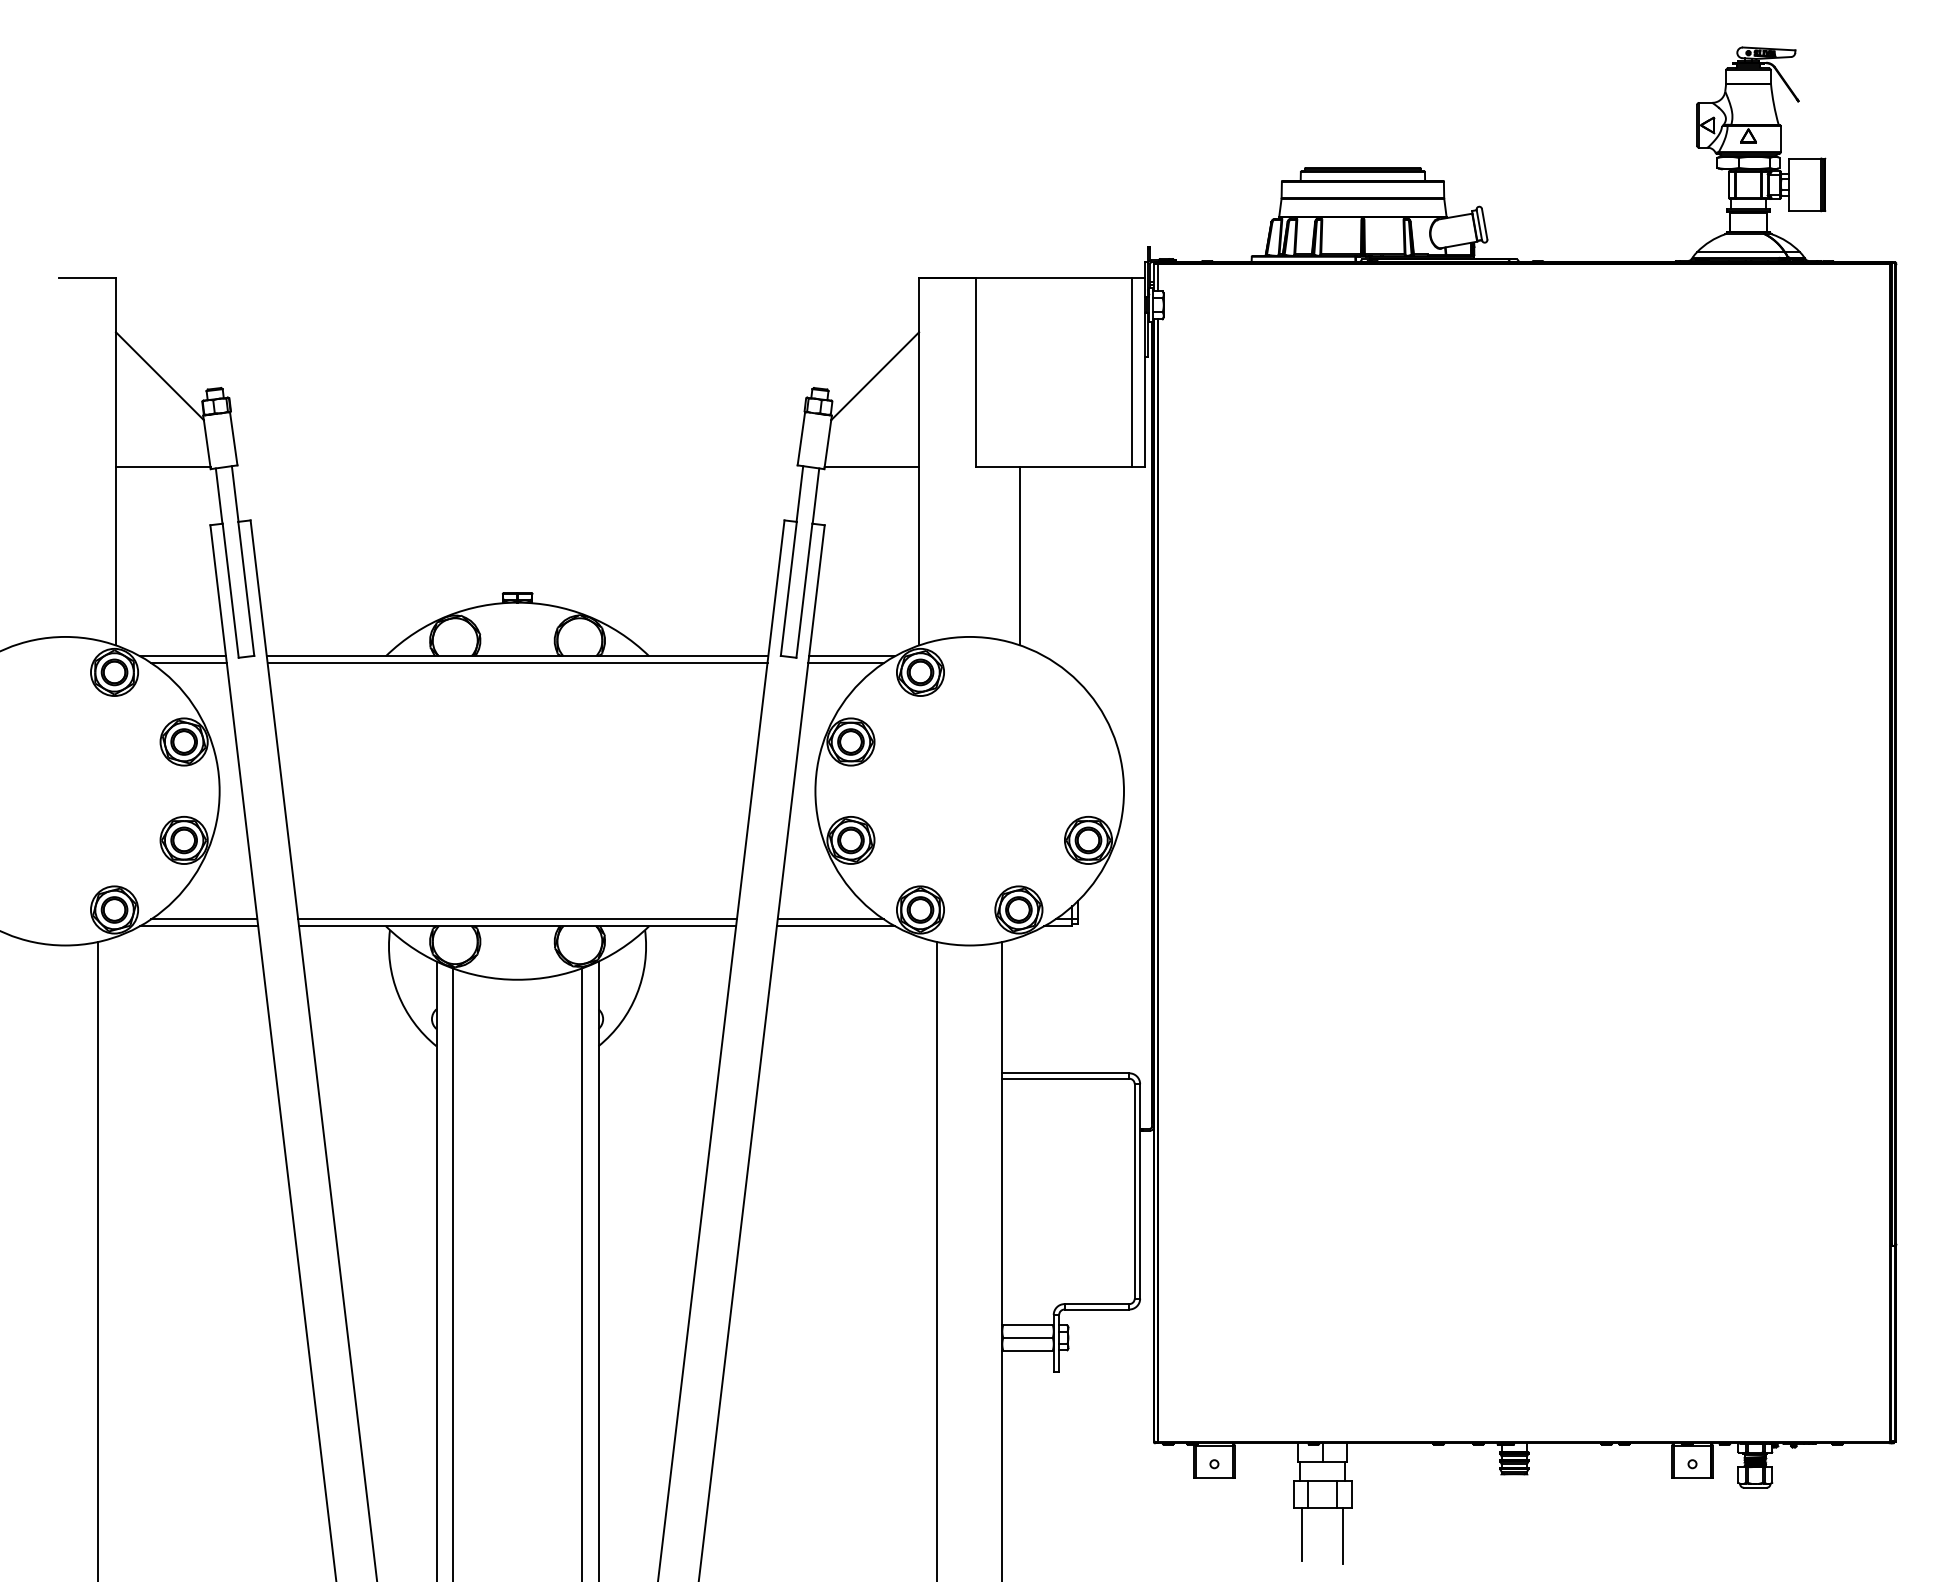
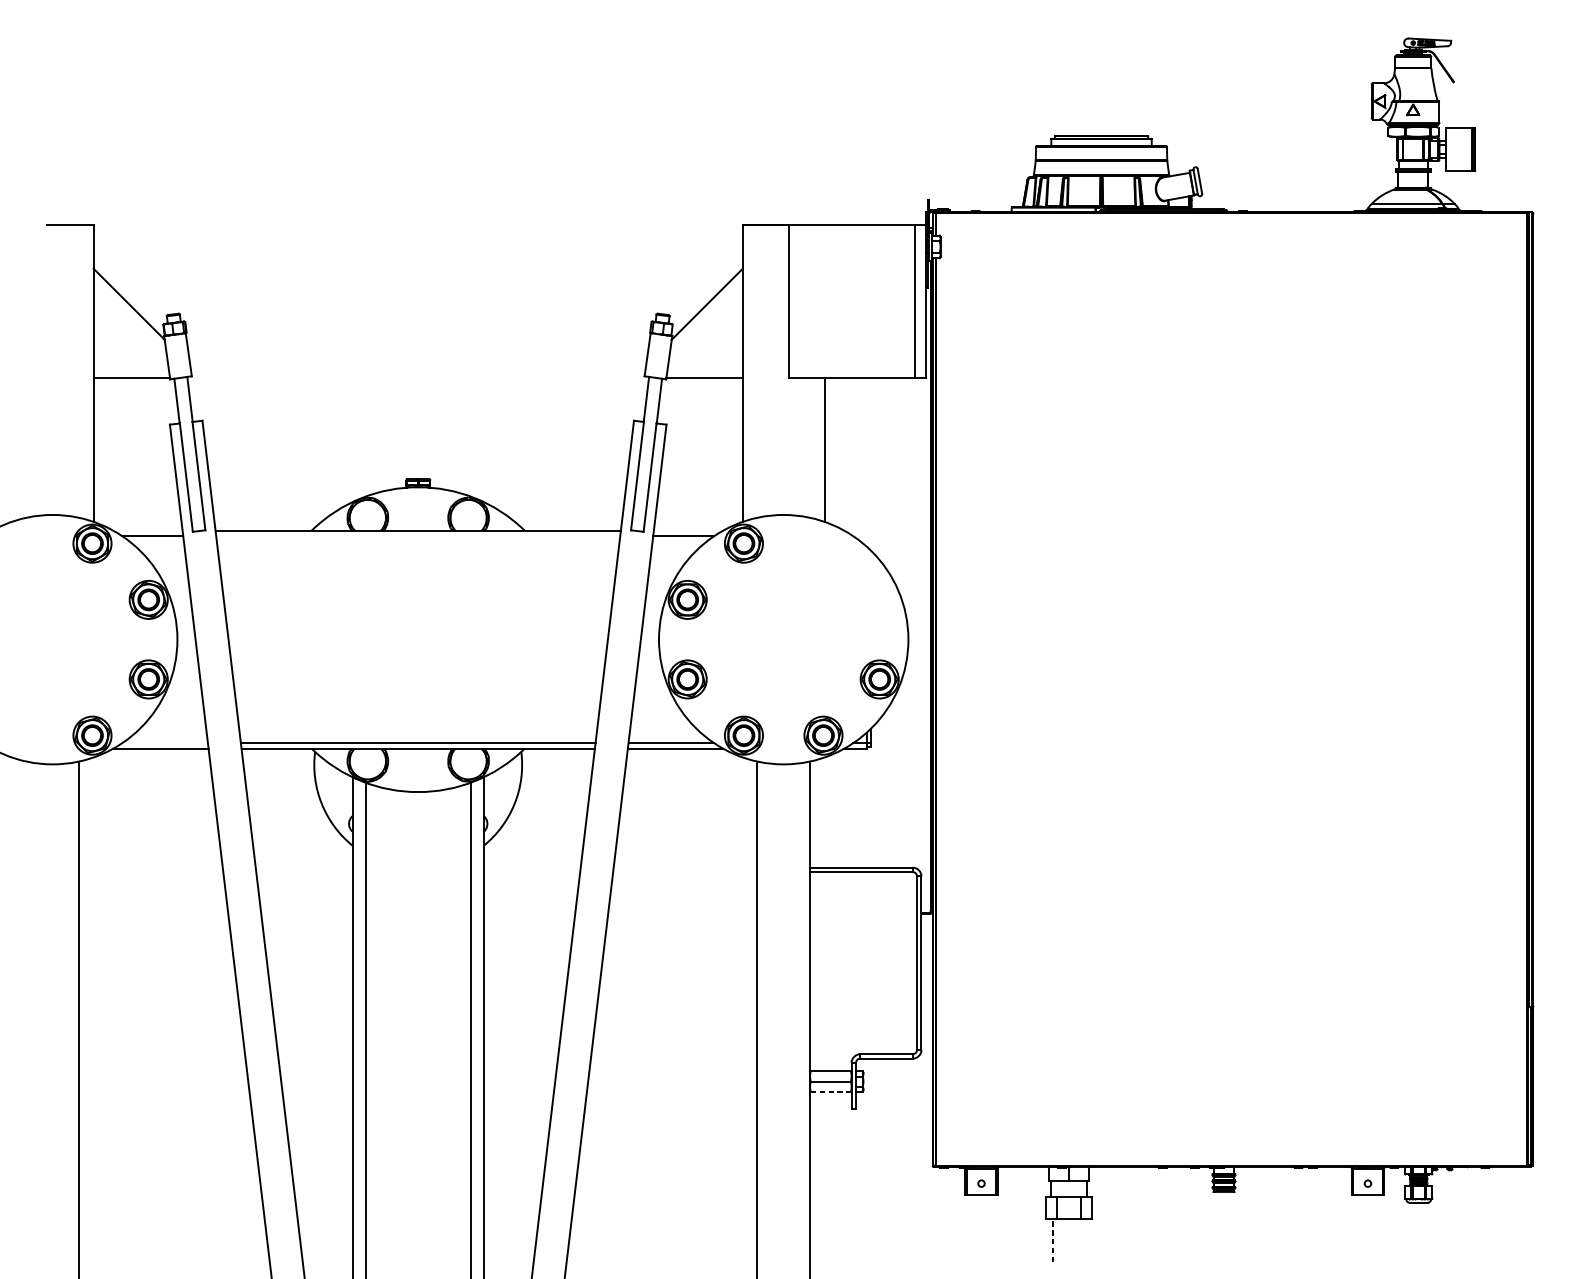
line: (183, 656) -> (148, 530), removed
line: (852, 656) -> (688, 530), removed
line: (517, 663) -> (418, 536), removed
line: (204, 919) -> (165, 743), removed
line: (1028, 1350) -> (831, 1091), solid -> dashed
line: (1302, 1534) -> (1052, 1240), solid -> dashed
line: (1342, 1535) -> (1085, 1241), removed

